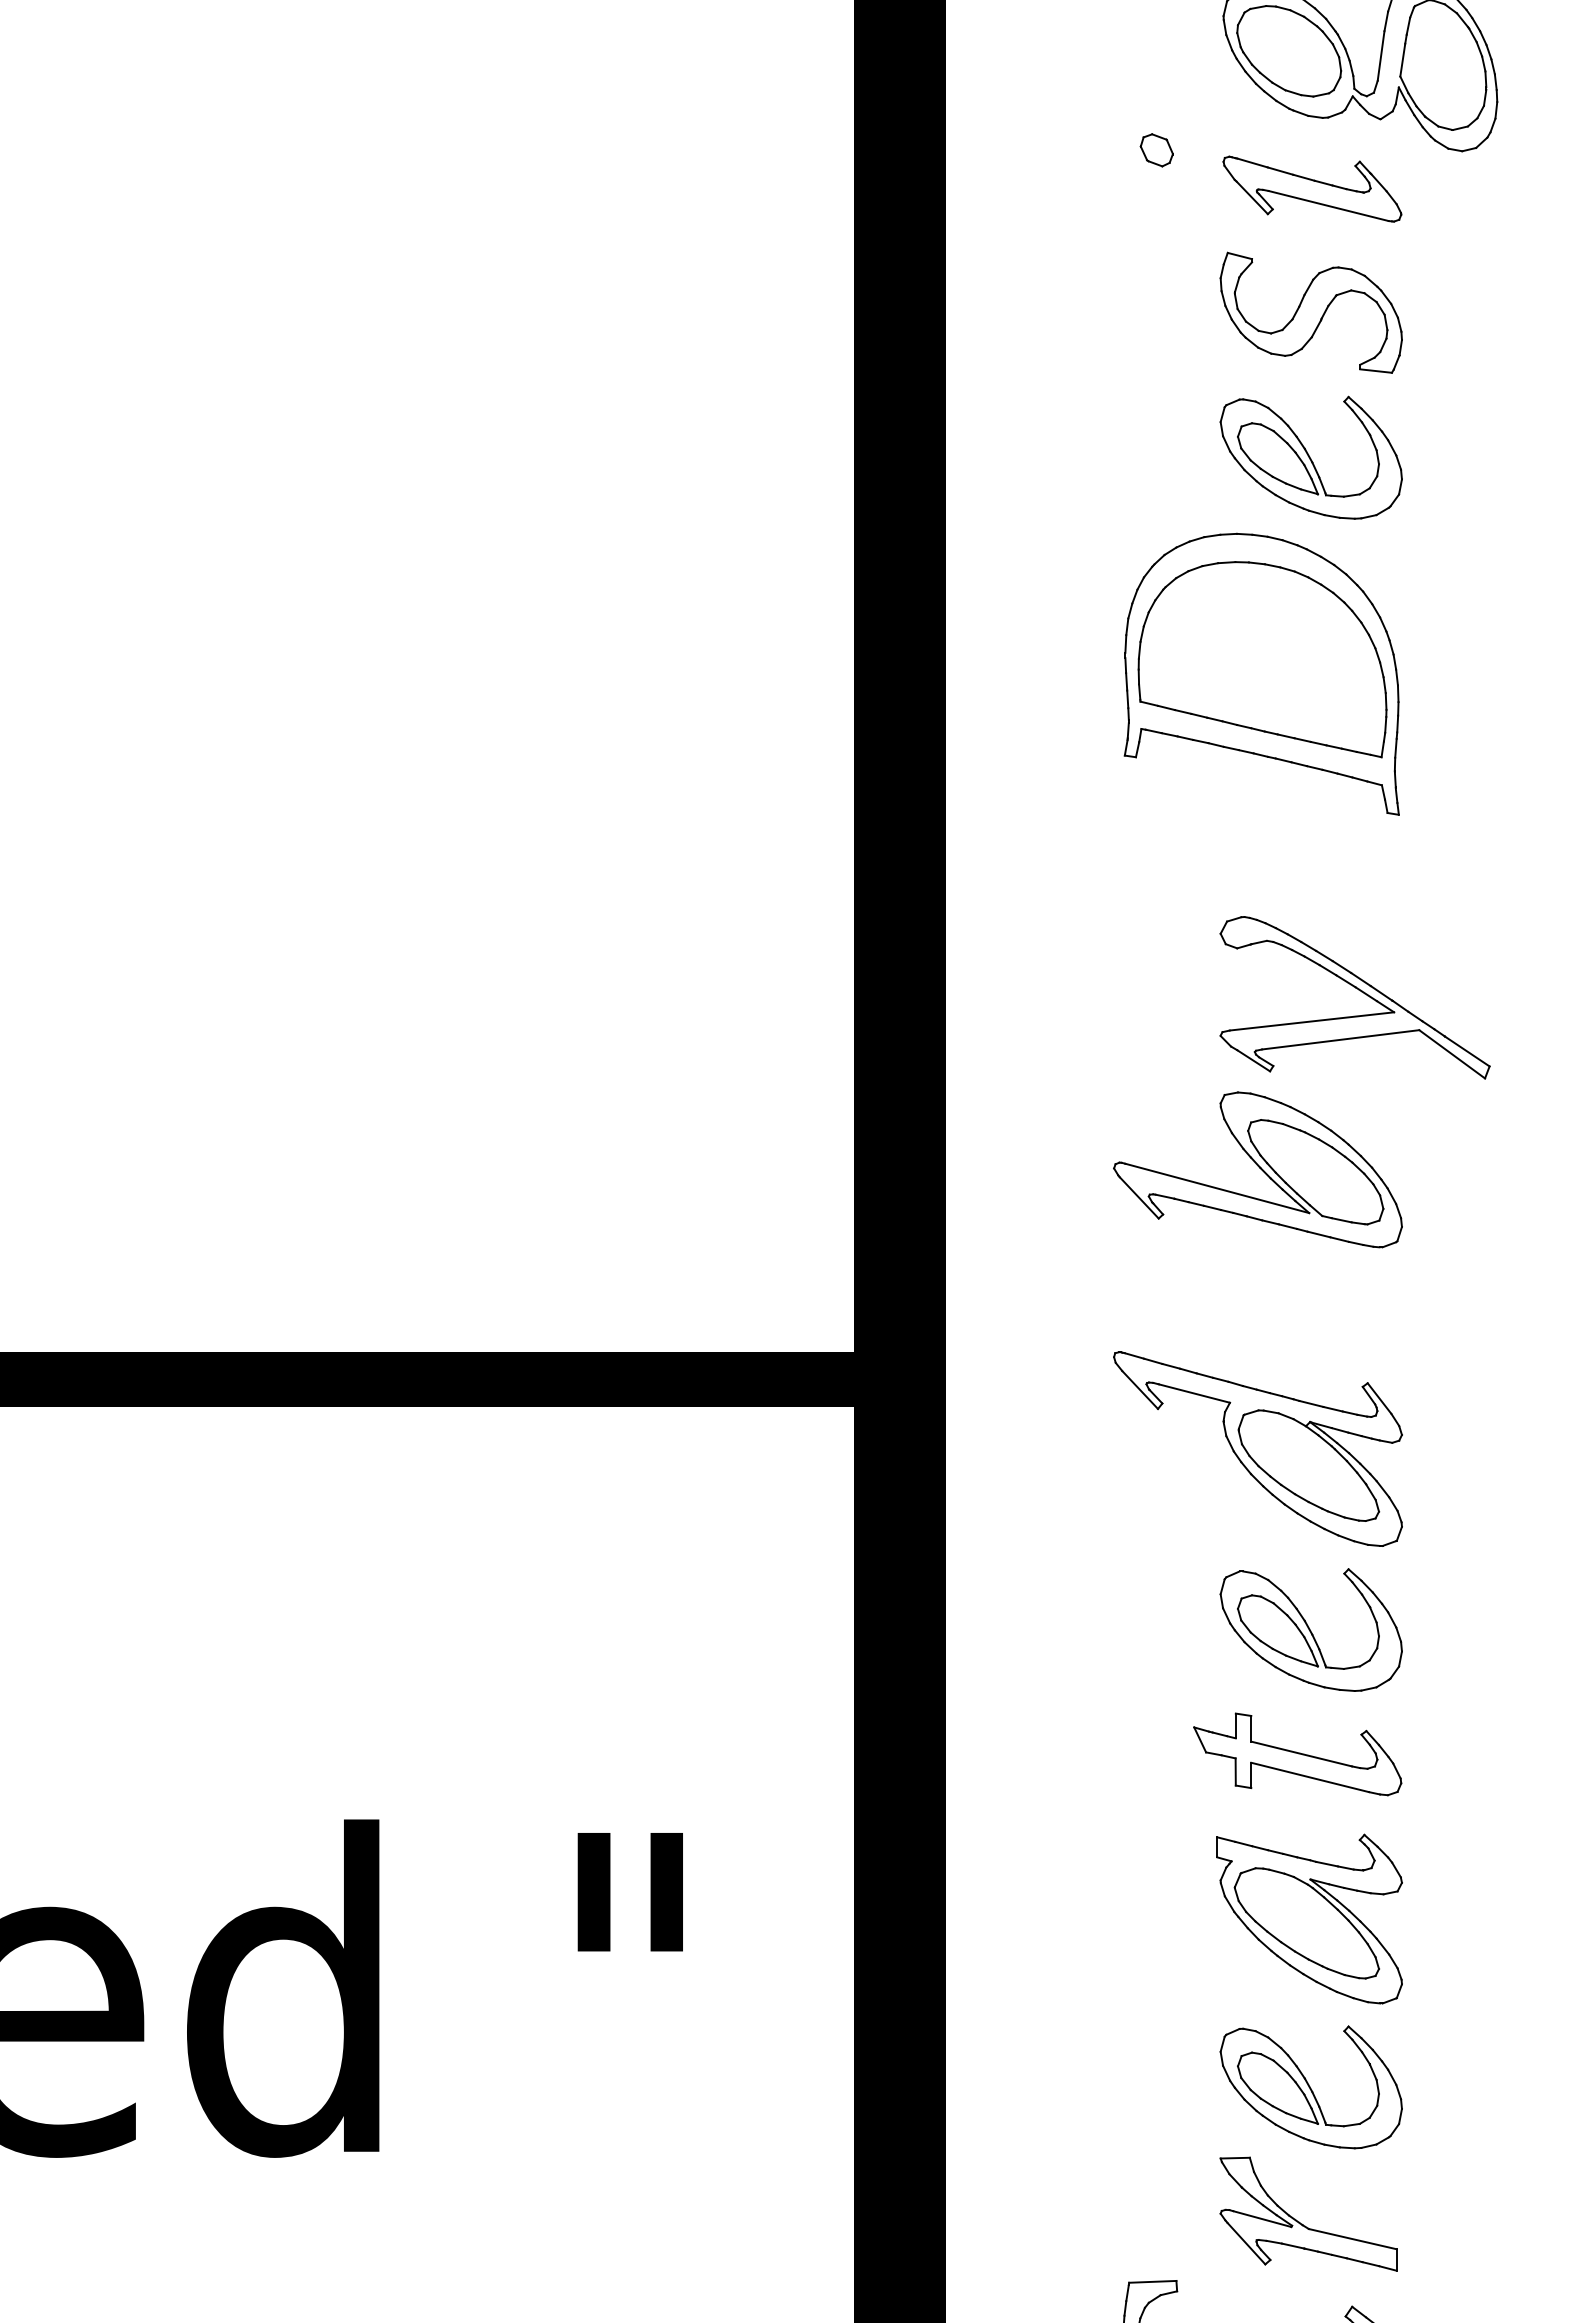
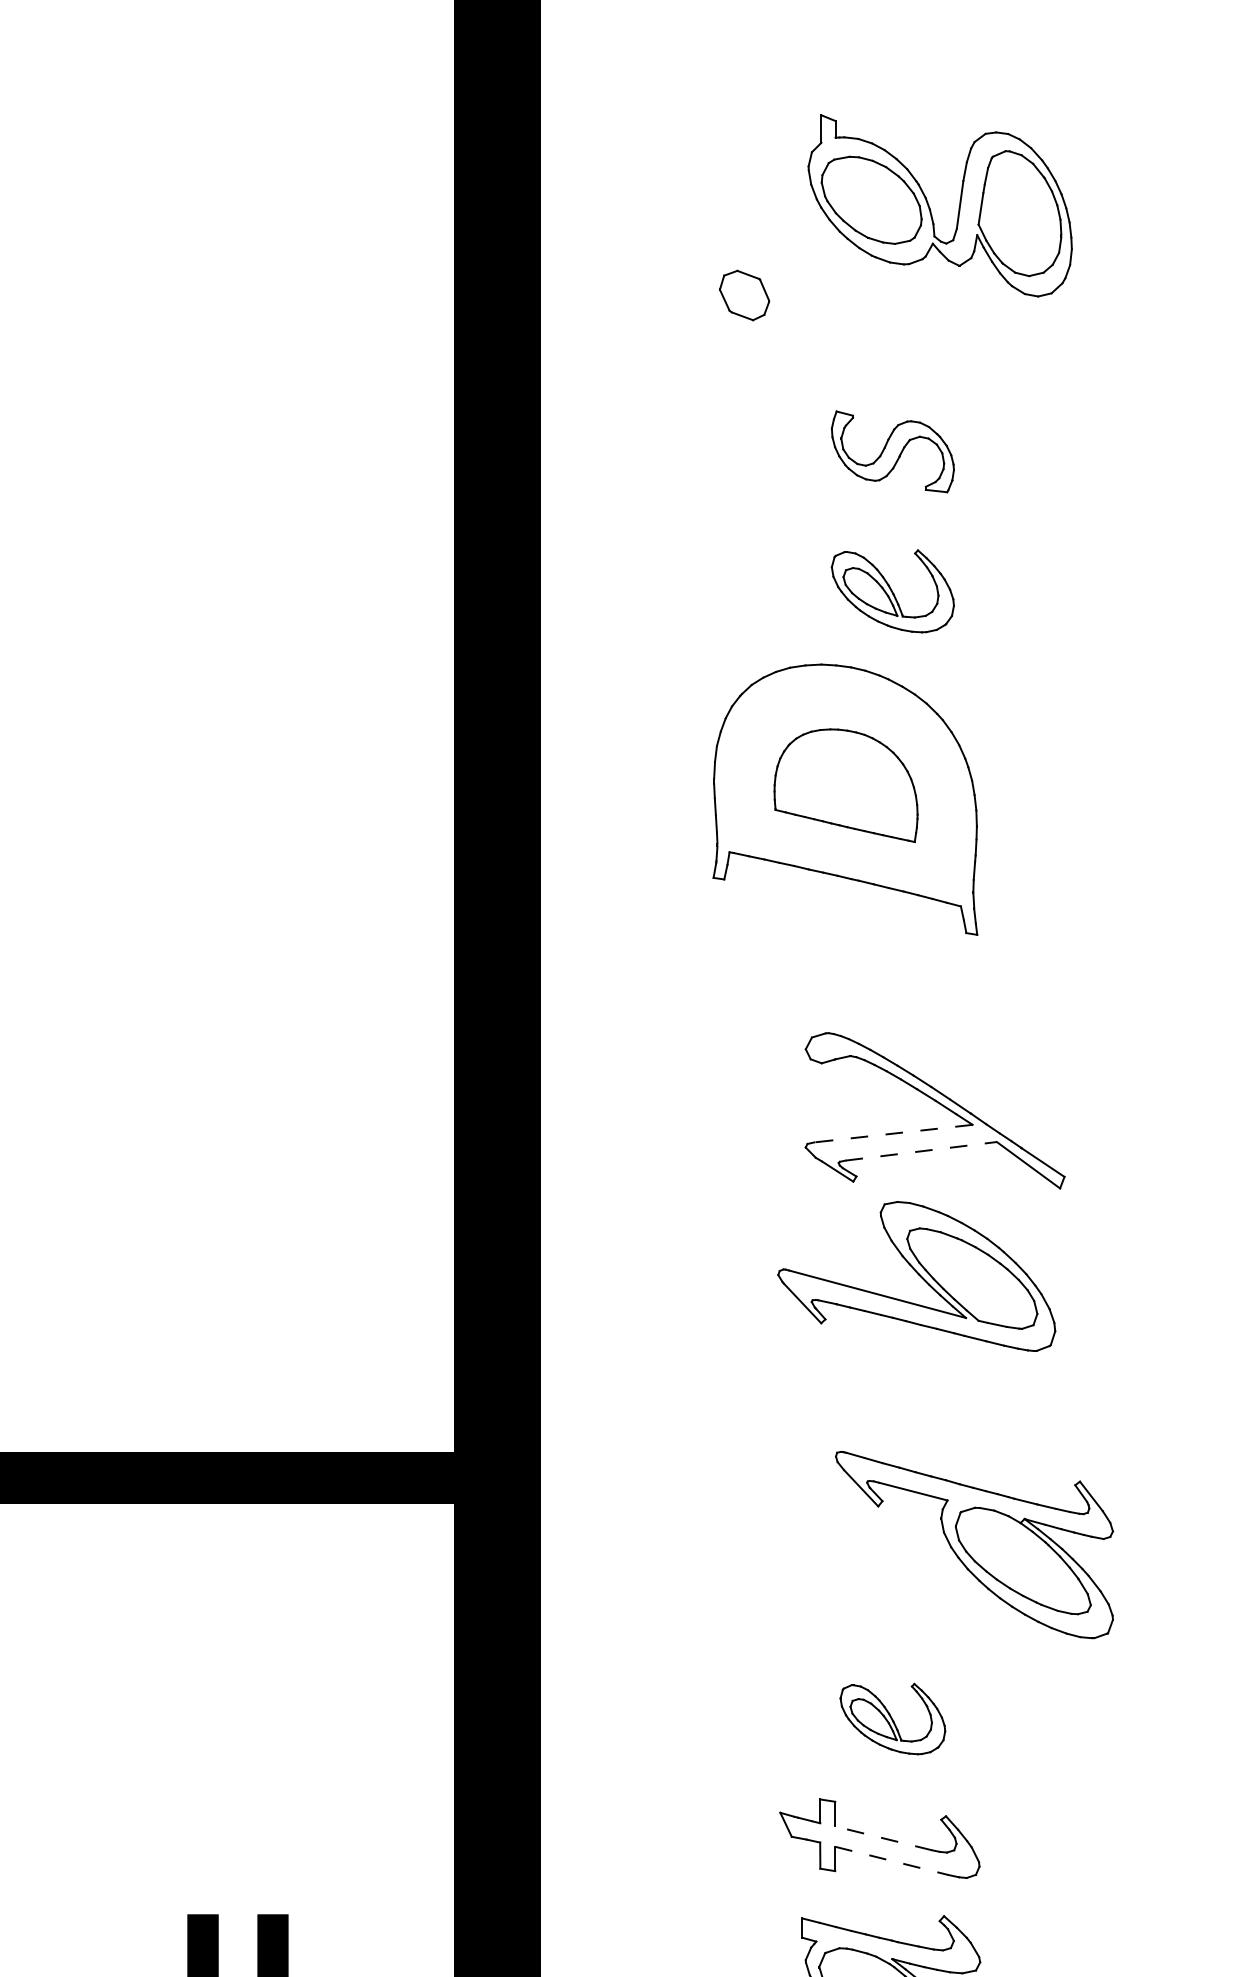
part: (1156, 150) -> (744, 295), size x1.6
part: (1312, 188) -> (894, 332), removed
part: (1310, 312) -> (892, 451), size x0.7
part: (1310, 457) -> (892, 591), size x0.7
part: (1262, 659) -> (846, 785), size x0.6
line: (1311, 1021) -> (893, 1133), solid -> dashed
line: (1341, 1039) -> (922, 1151), solid -> dashed
part: (1257, 1169) -> (916, 1276), moved
part: (1257, 1448) -> (973, 1544), moved
part: (1310, 1629) -> (892, 1718), size x0.6
line: (1301, 1754) -> (883, 1838), solid -> dashed
line: (1310, 1777) -> (892, 1860), solid -> dashed

